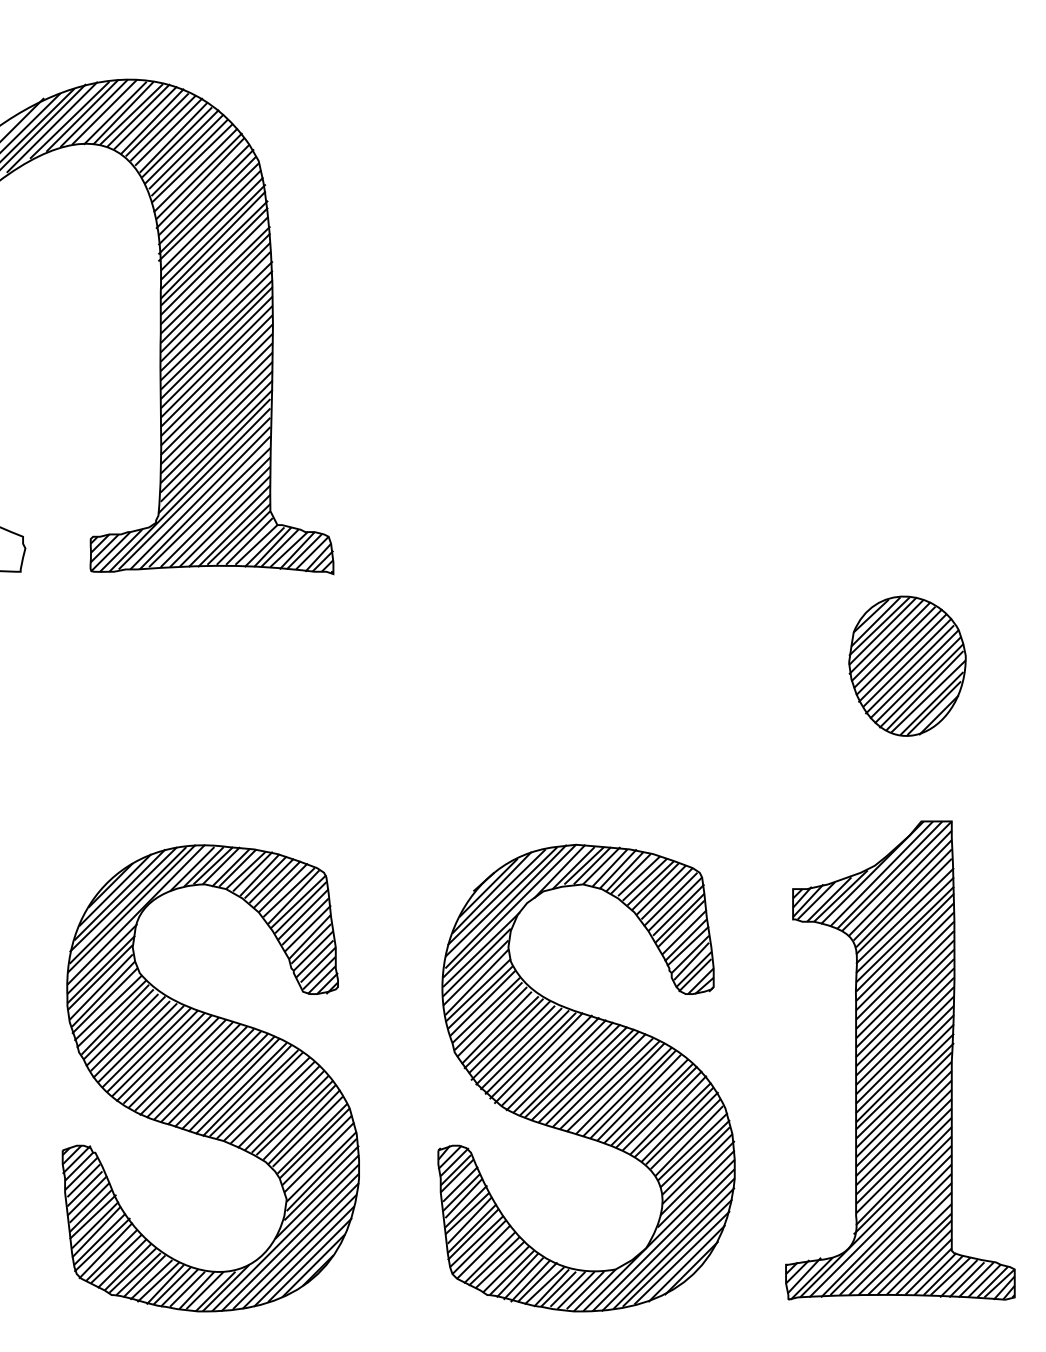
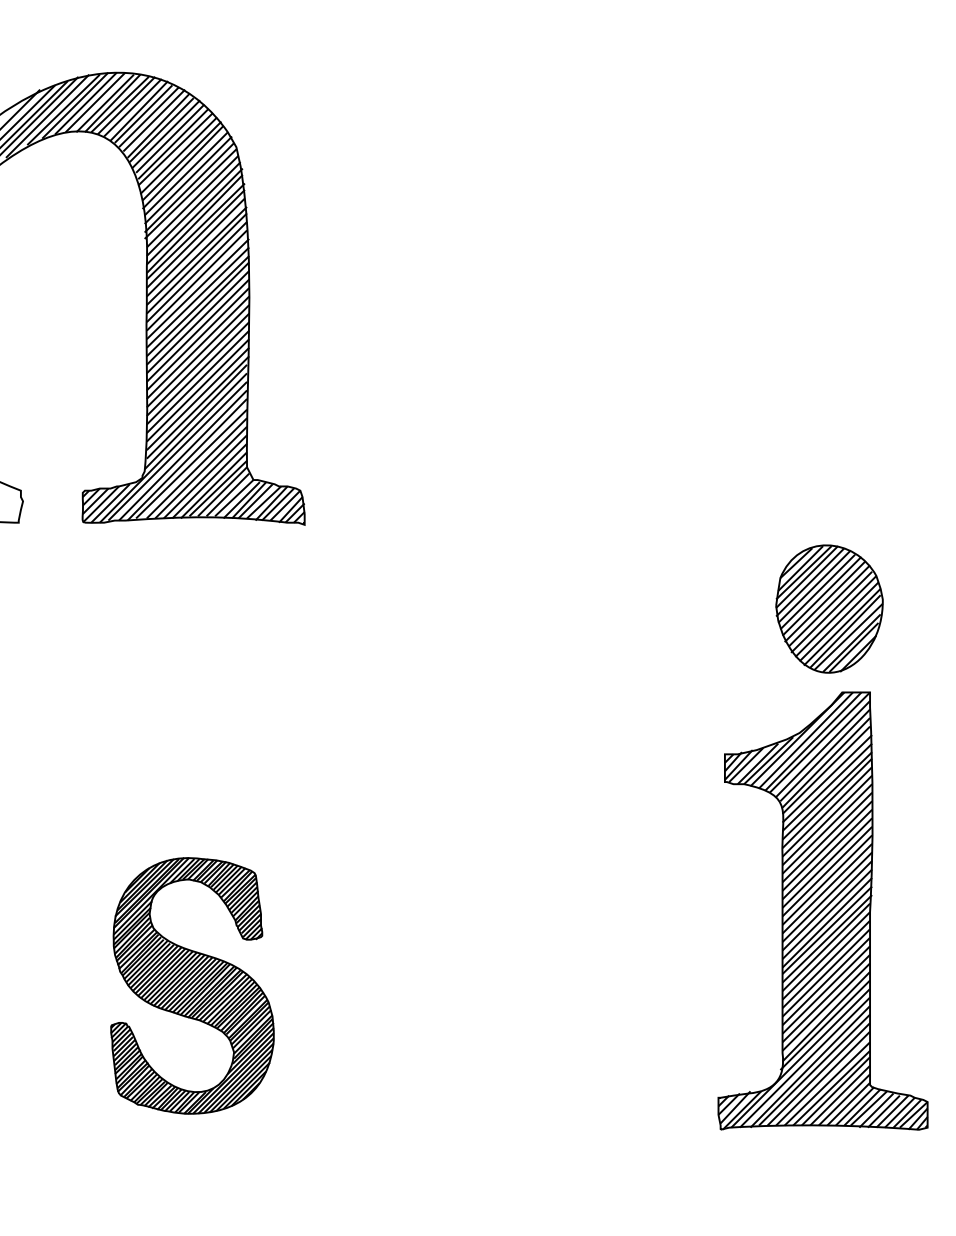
part: (900, 1060) -> (823, 911), moved
part: (586, 1077) -> (536, 985), removed
part: (210, 1078) -> (192, 986), size x0.6

